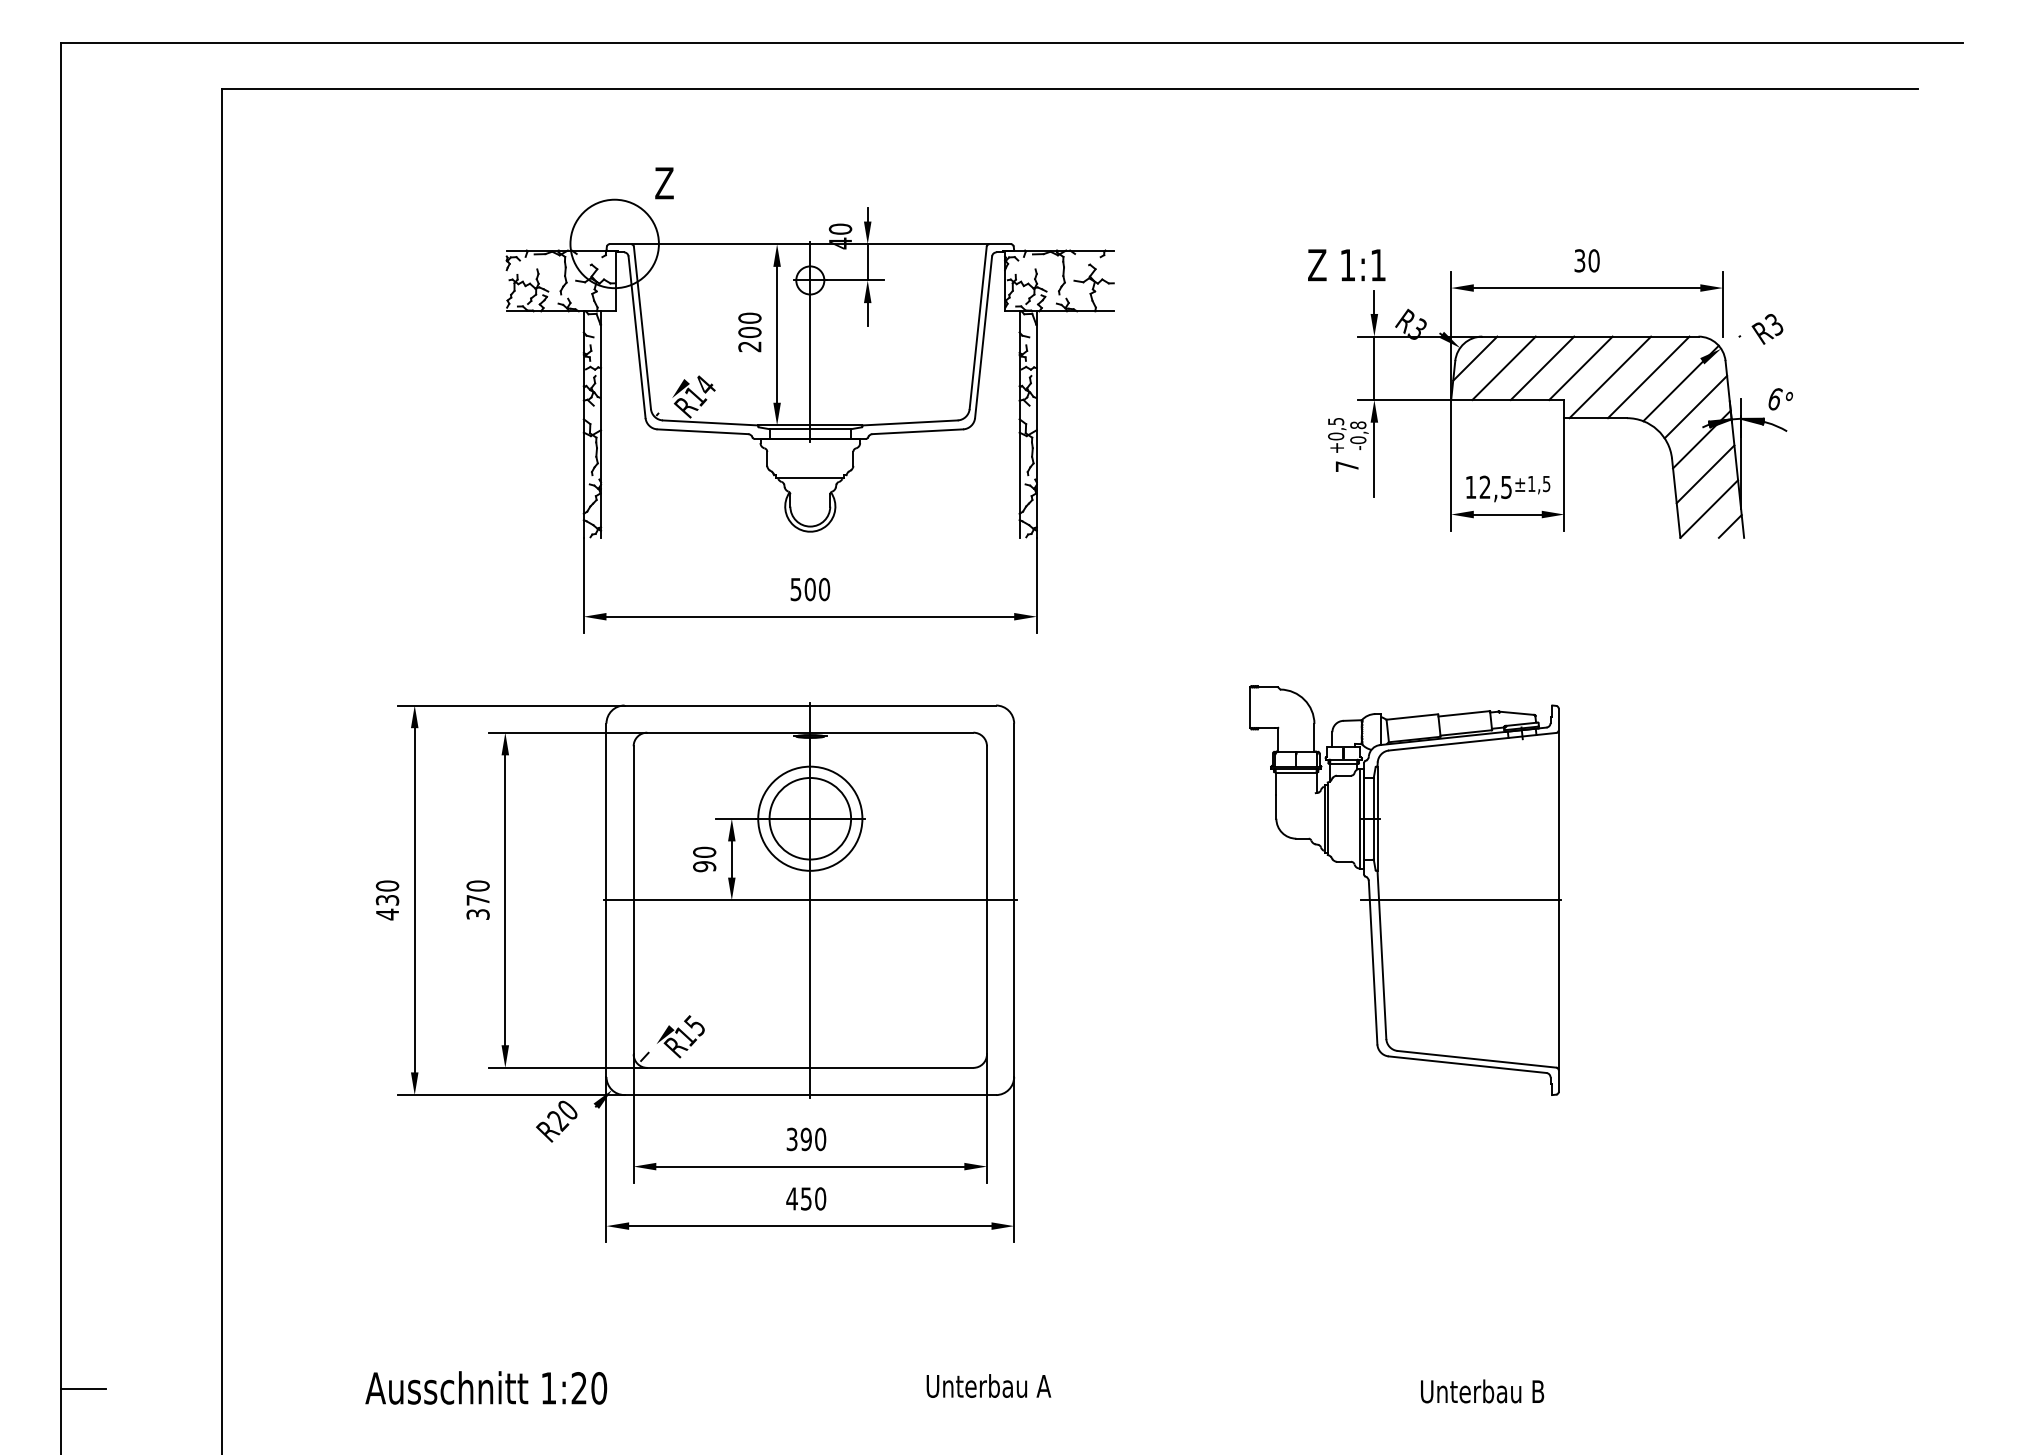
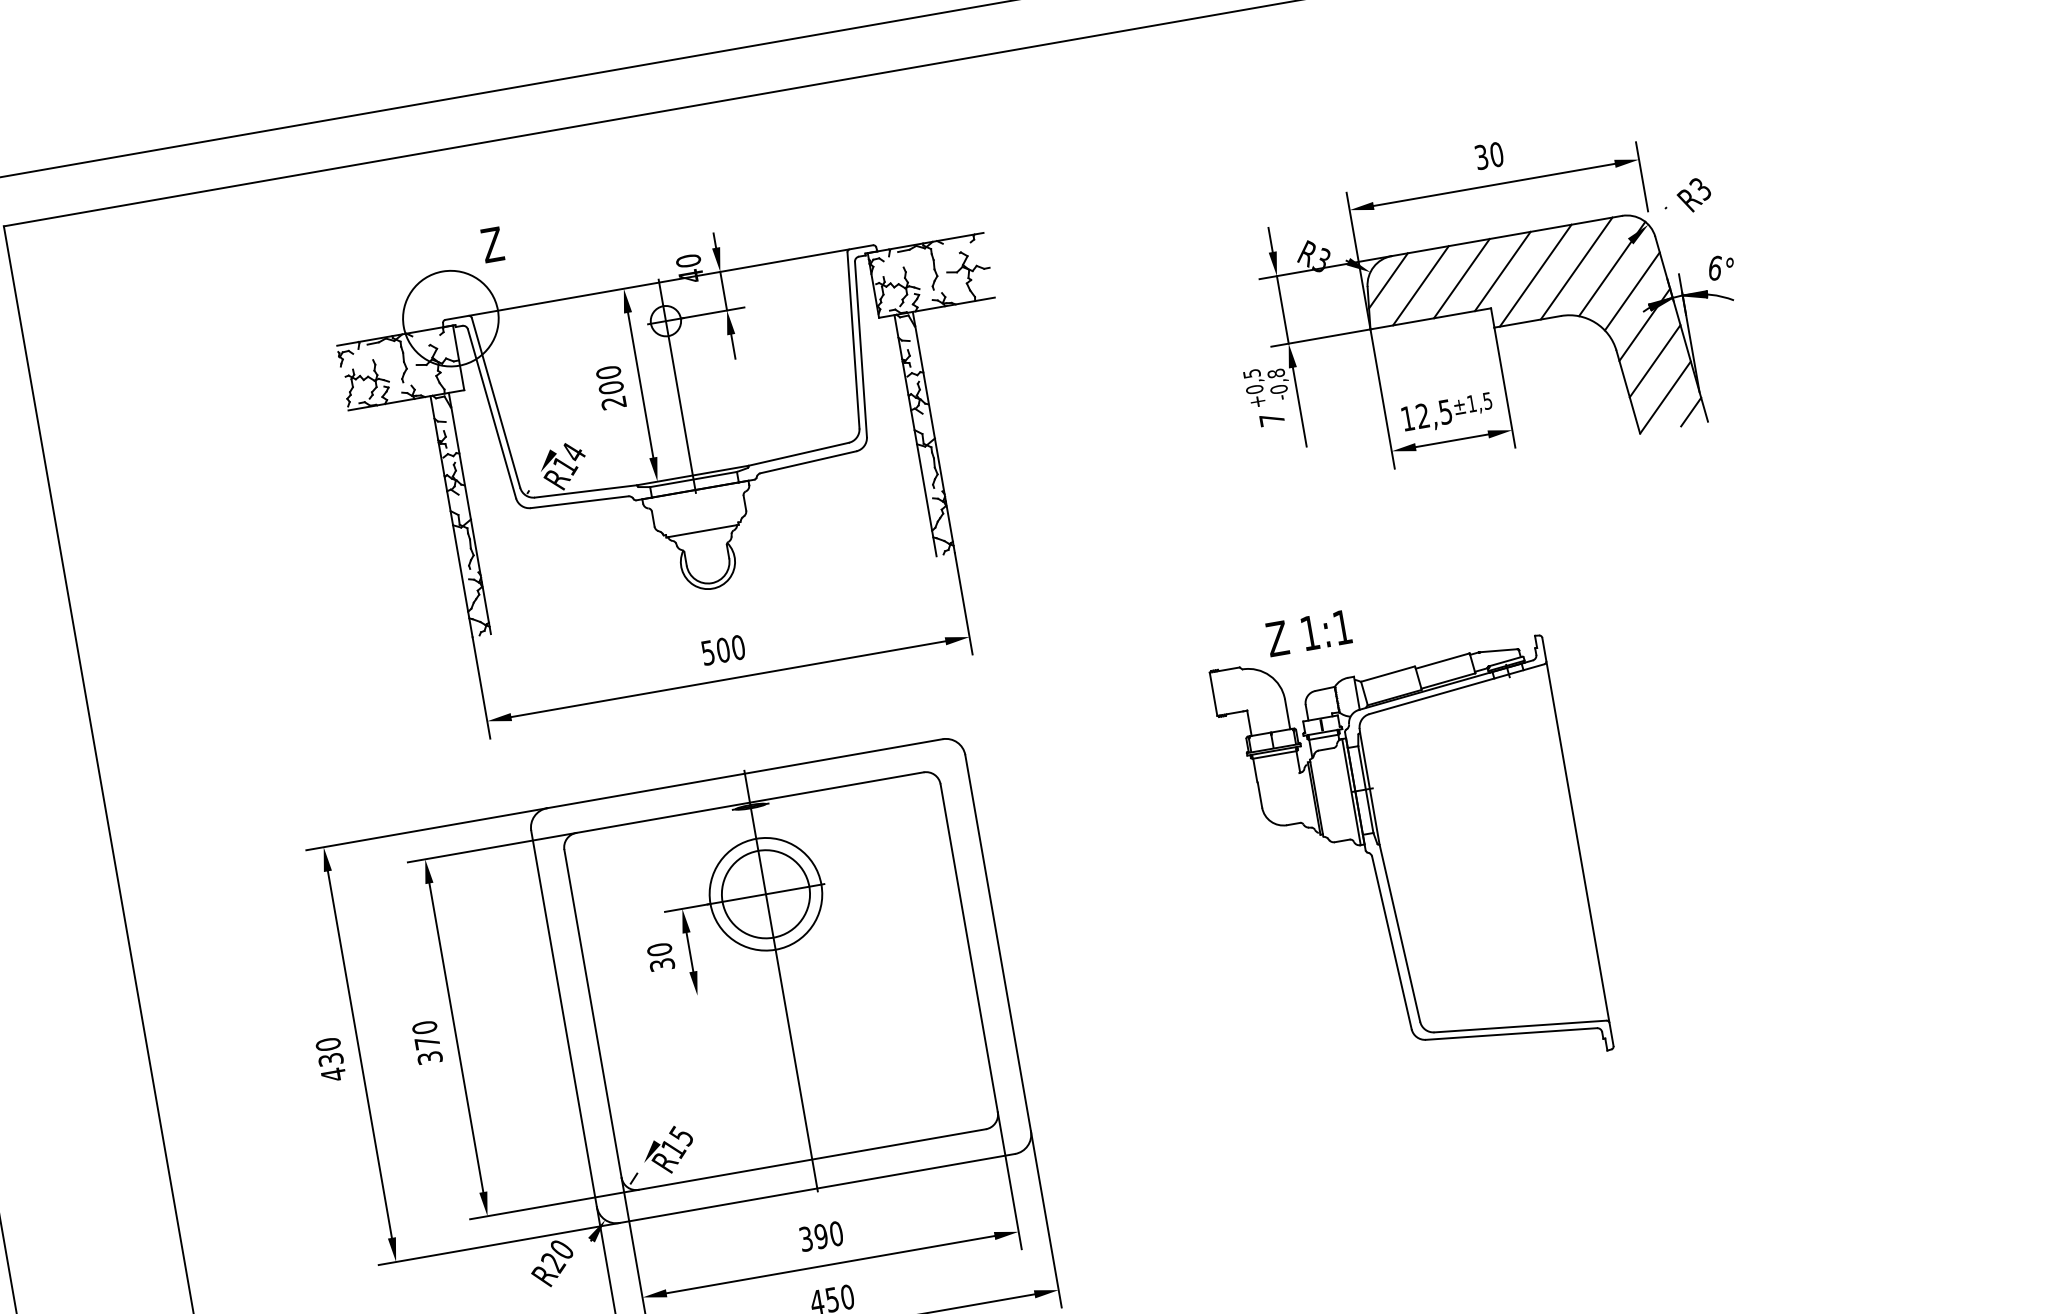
text: (1346, 265) -> (1308, 633), moved
text: (704, 866) -> (662, 964), 90 -> 30
line: (809, 900) -> (780, 981), removed
line: (1461, 900) -> (1474, 860), removed

